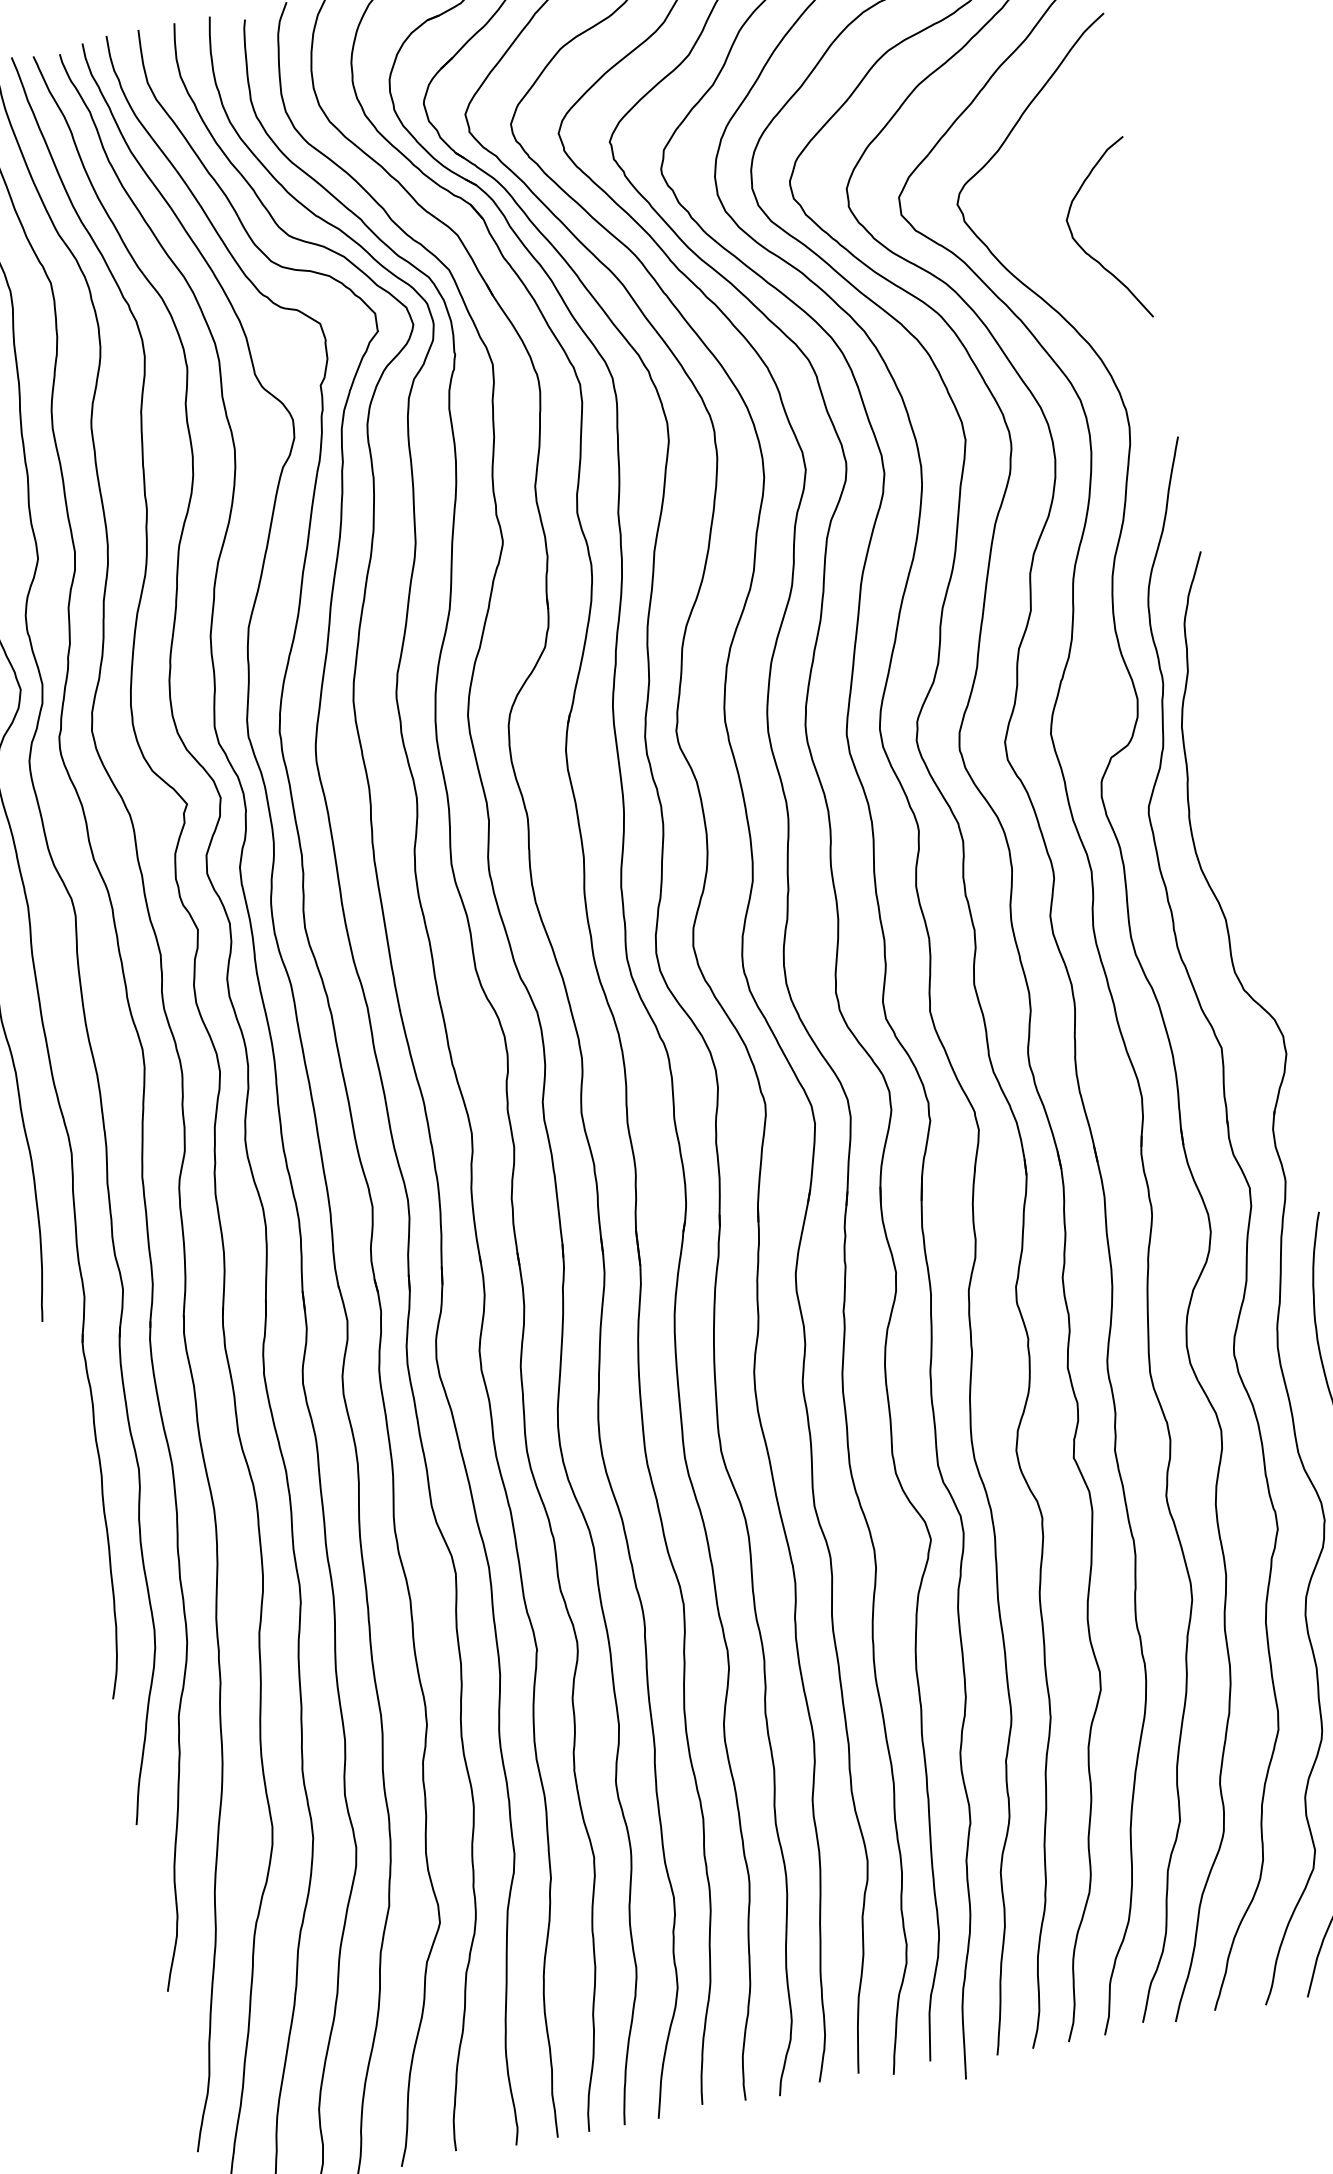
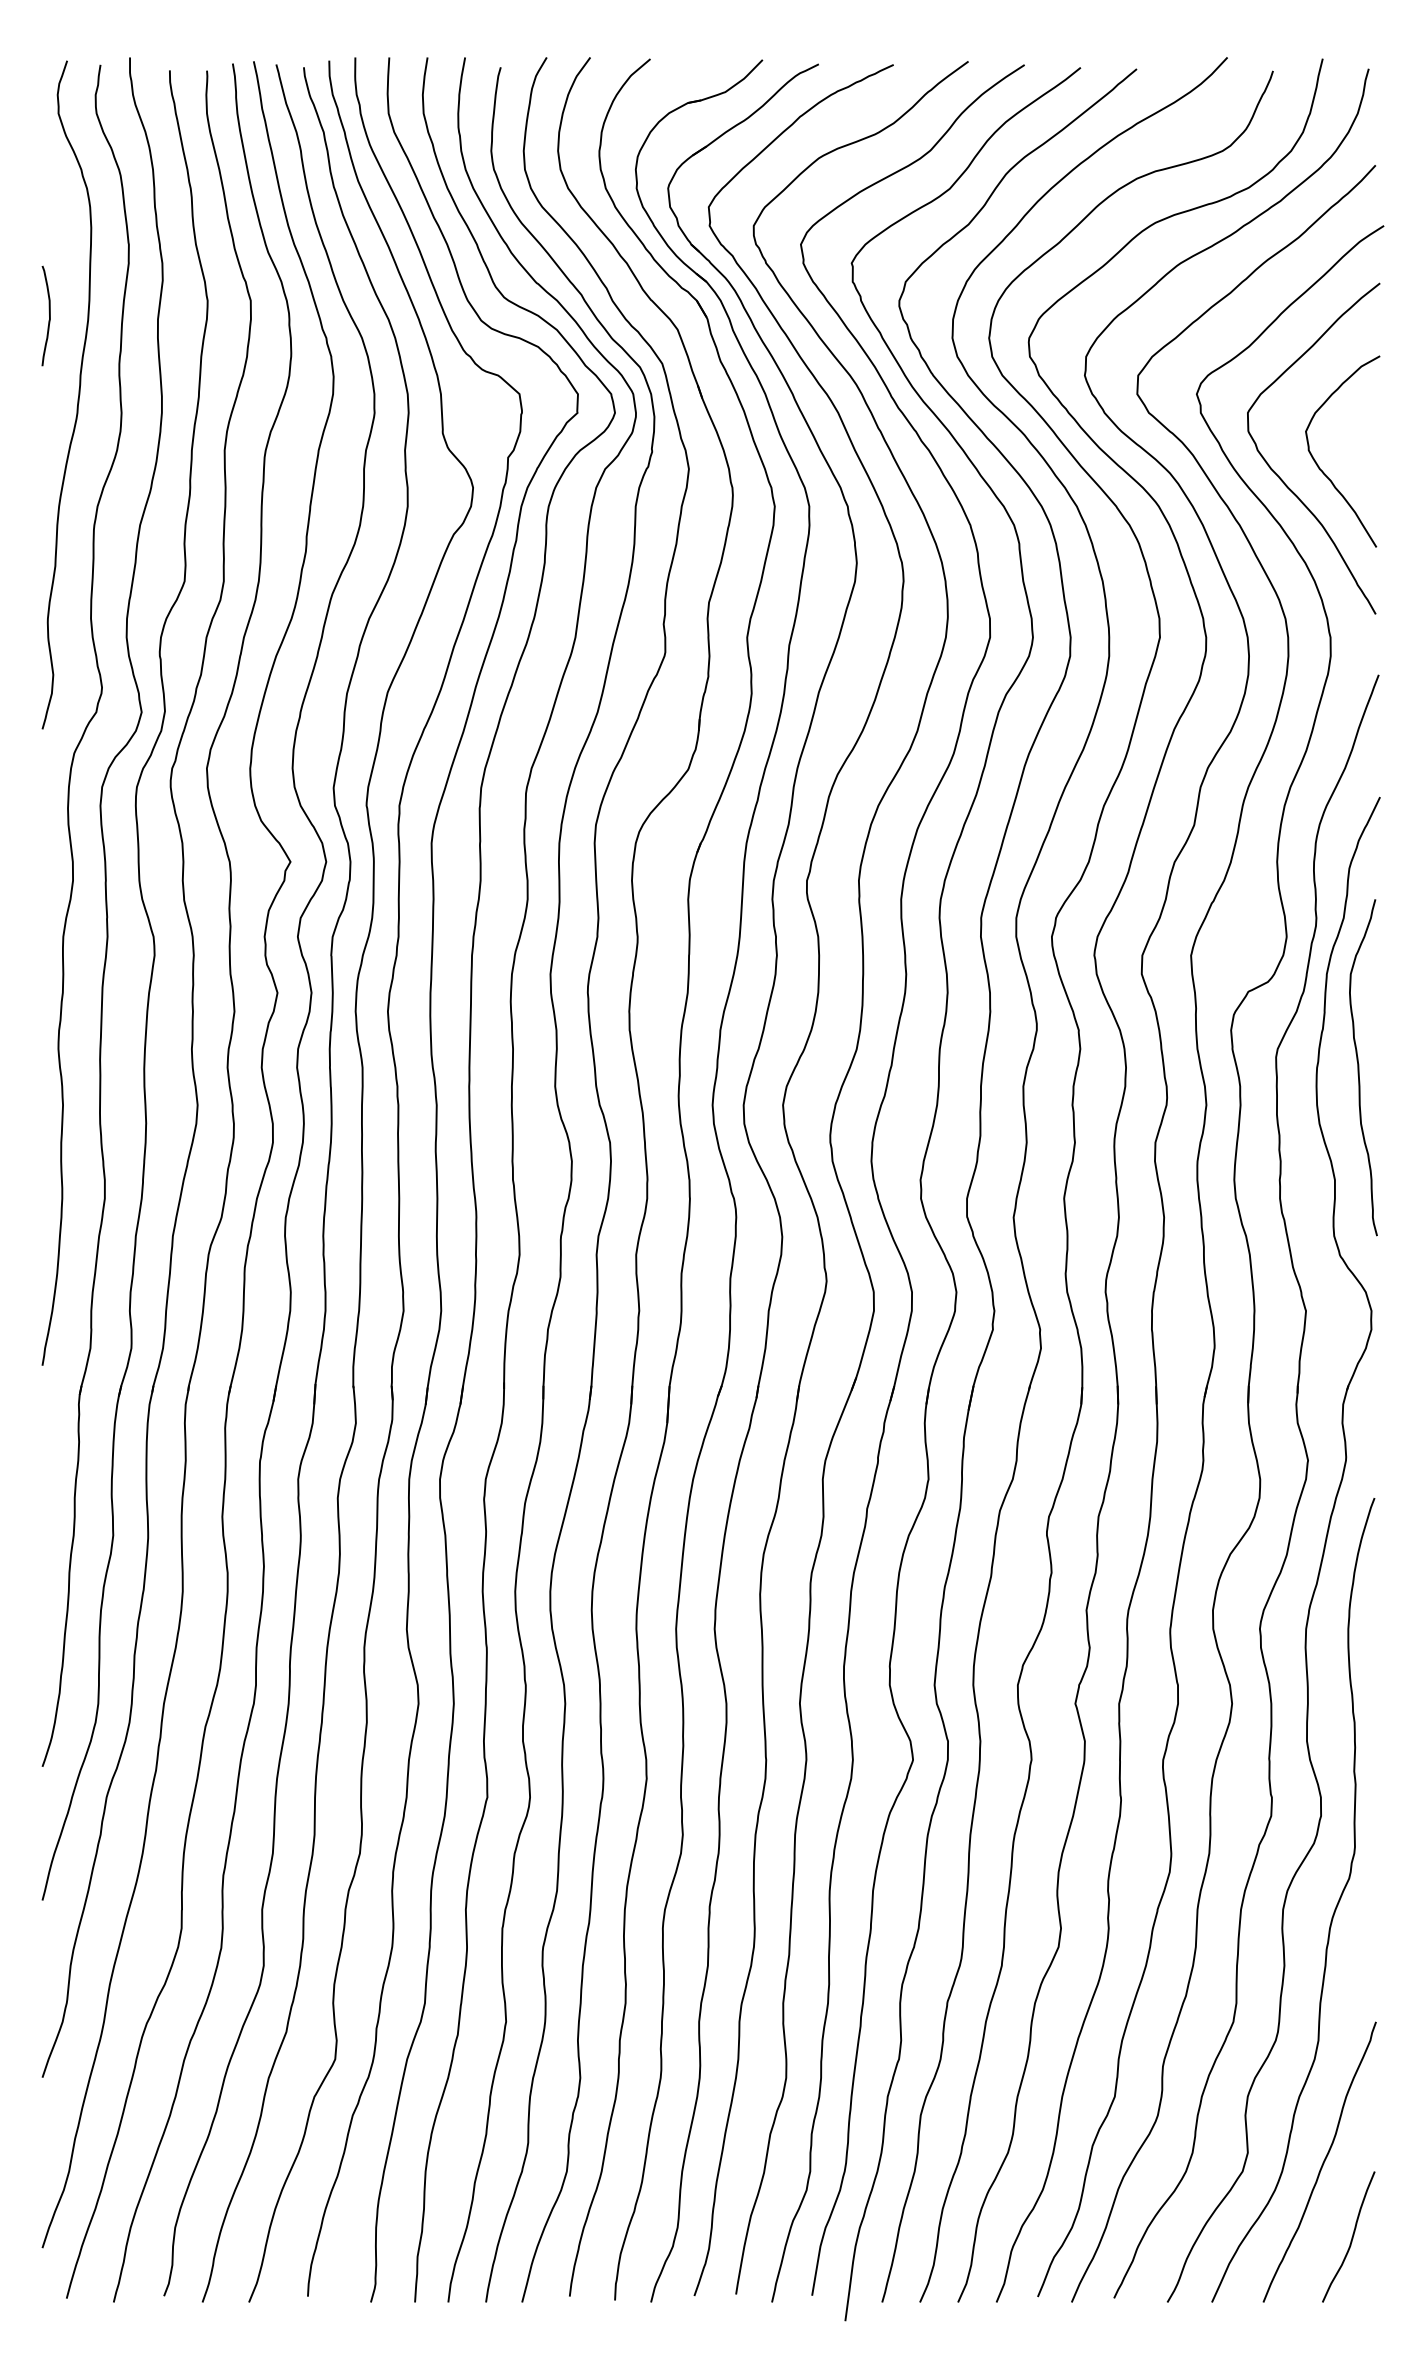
curve: (1053, 269) -> (1282, 479), added
curve: (1229, 809) -> (1359, 1067), added

